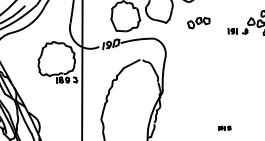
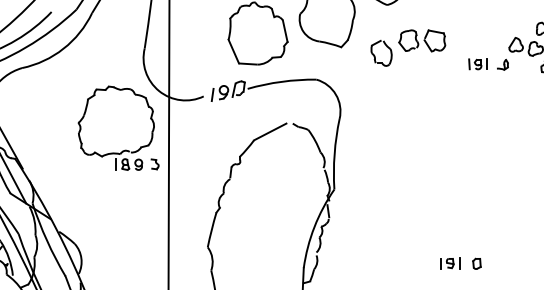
part: (198, 22) -> (407, 46), size x1.67
part: (224, 127) -> (460, 262), size x1.67

